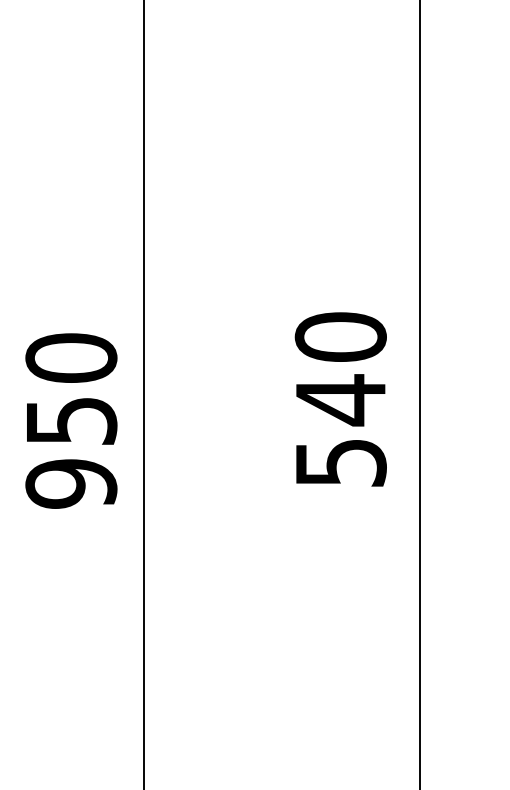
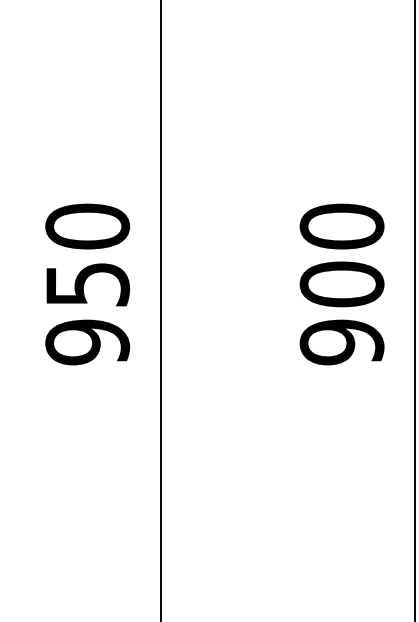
text: (71, 420) -> (87, 283), moved
text: (340, 430) -> (341, 312), 540 -> 900

